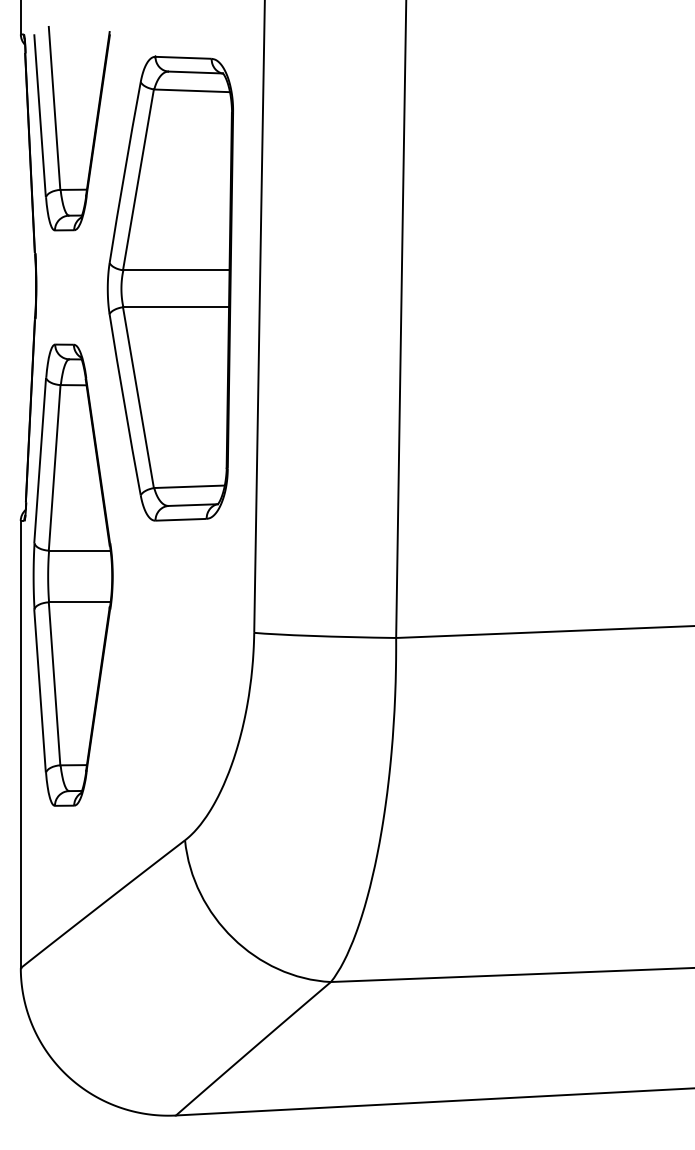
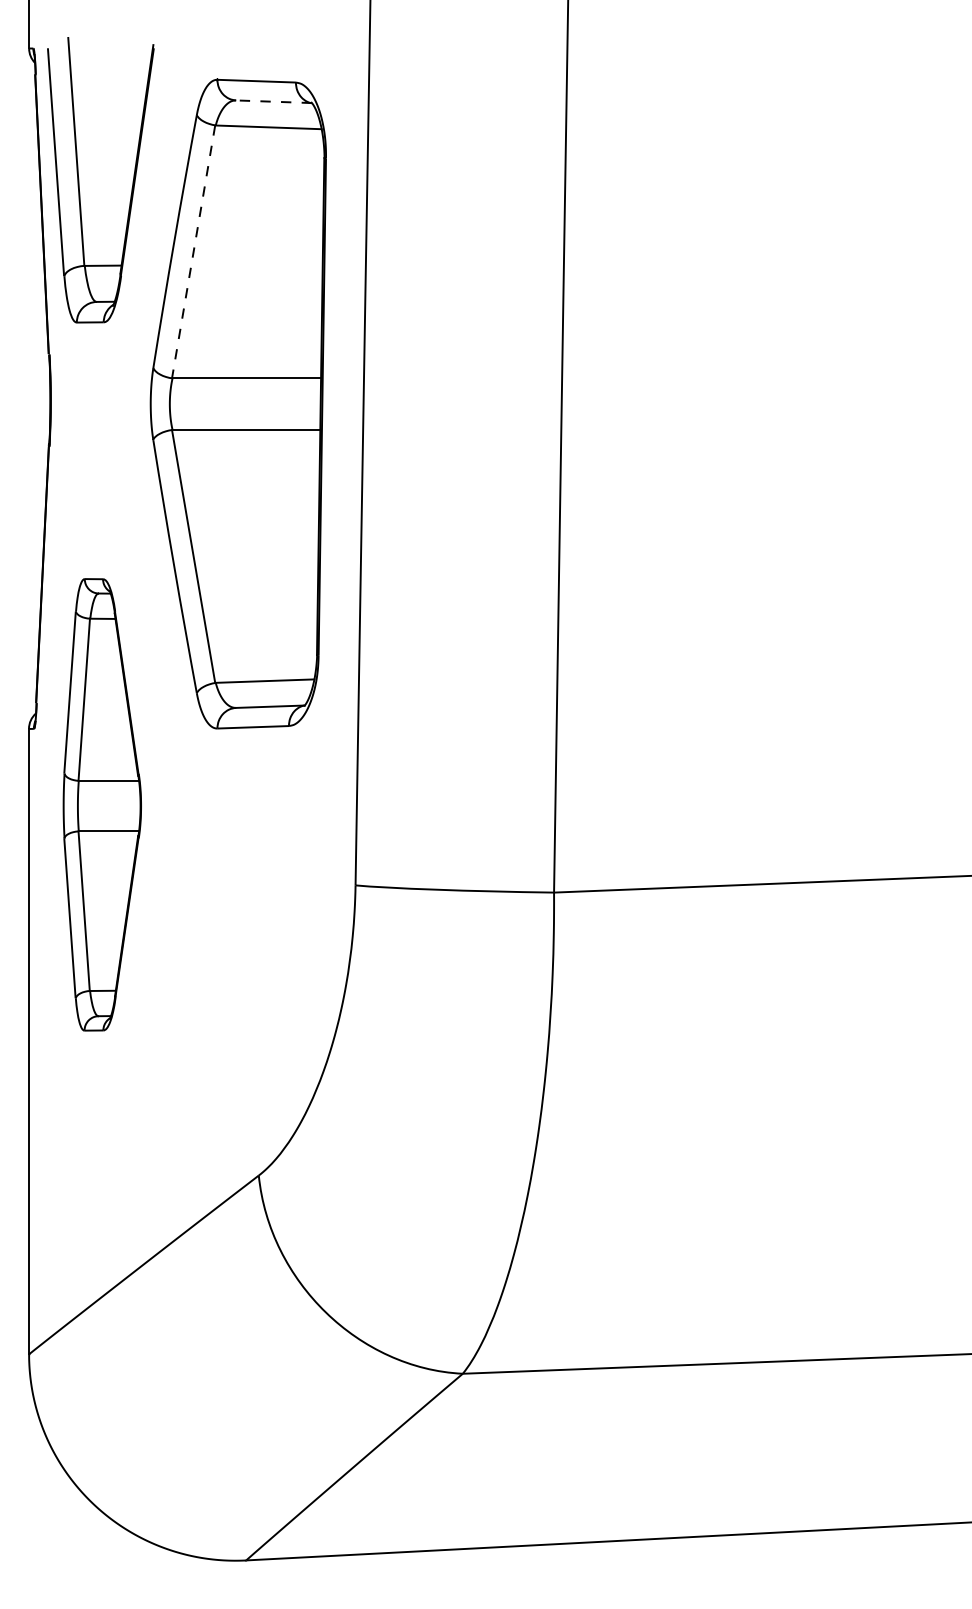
line: (196, 72) -> (274, 101), solid -> dashed
line: (138, 180) -> (193, 252), solid -> dashed
part: (73, 575) -> (102, 804), size x0.7

